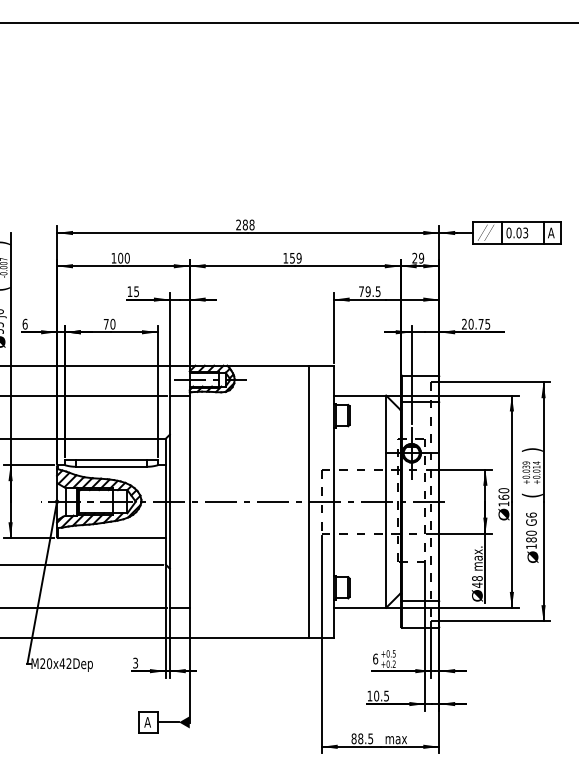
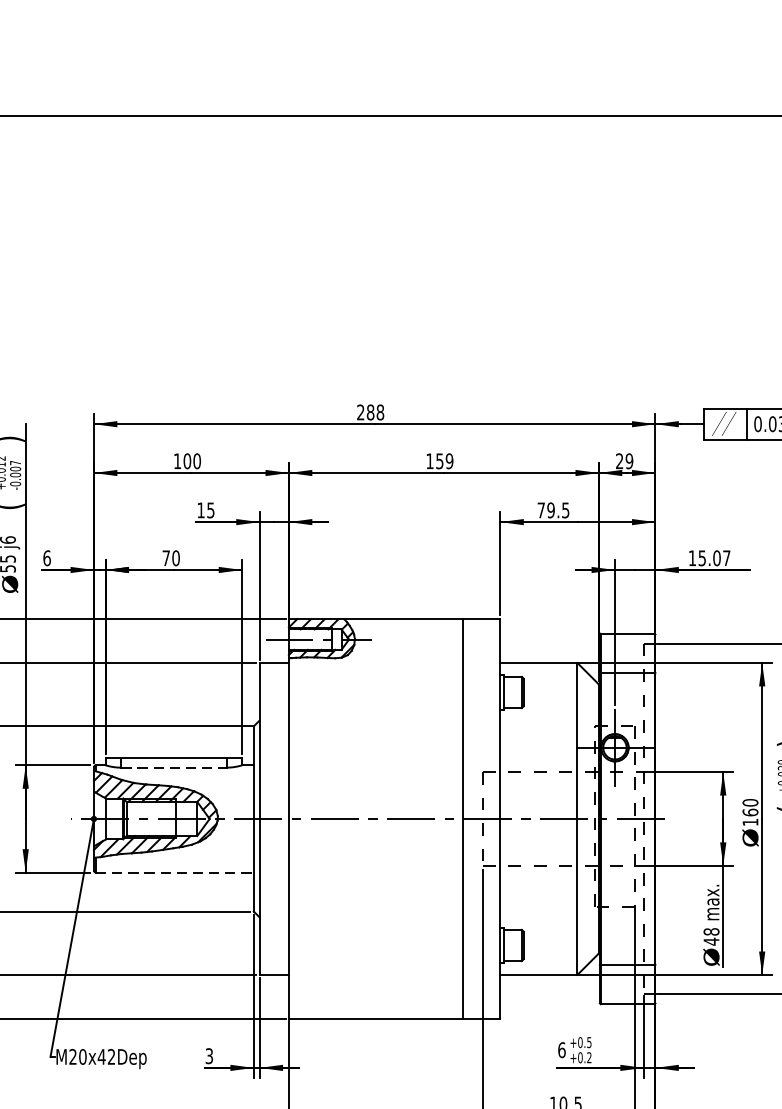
text: (476, 323) -> (710, 557), 20.75 -> 15.07
line: (111, 466) -> (173, 767), solid -> dashed
line: (112, 538) -> (175, 873), solid -> dashed

